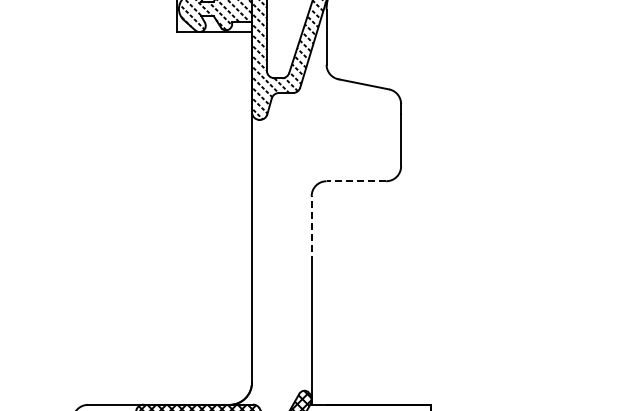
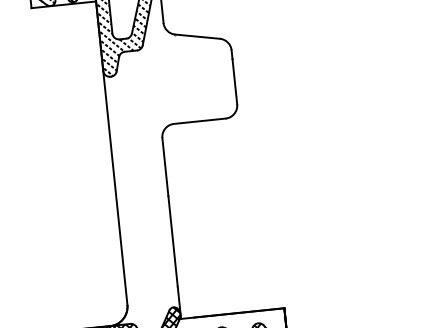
line: (356, 181) -> (199, 121), dashed -> solid
line: (311, 229) -> (165, 167), dashed -> solid

